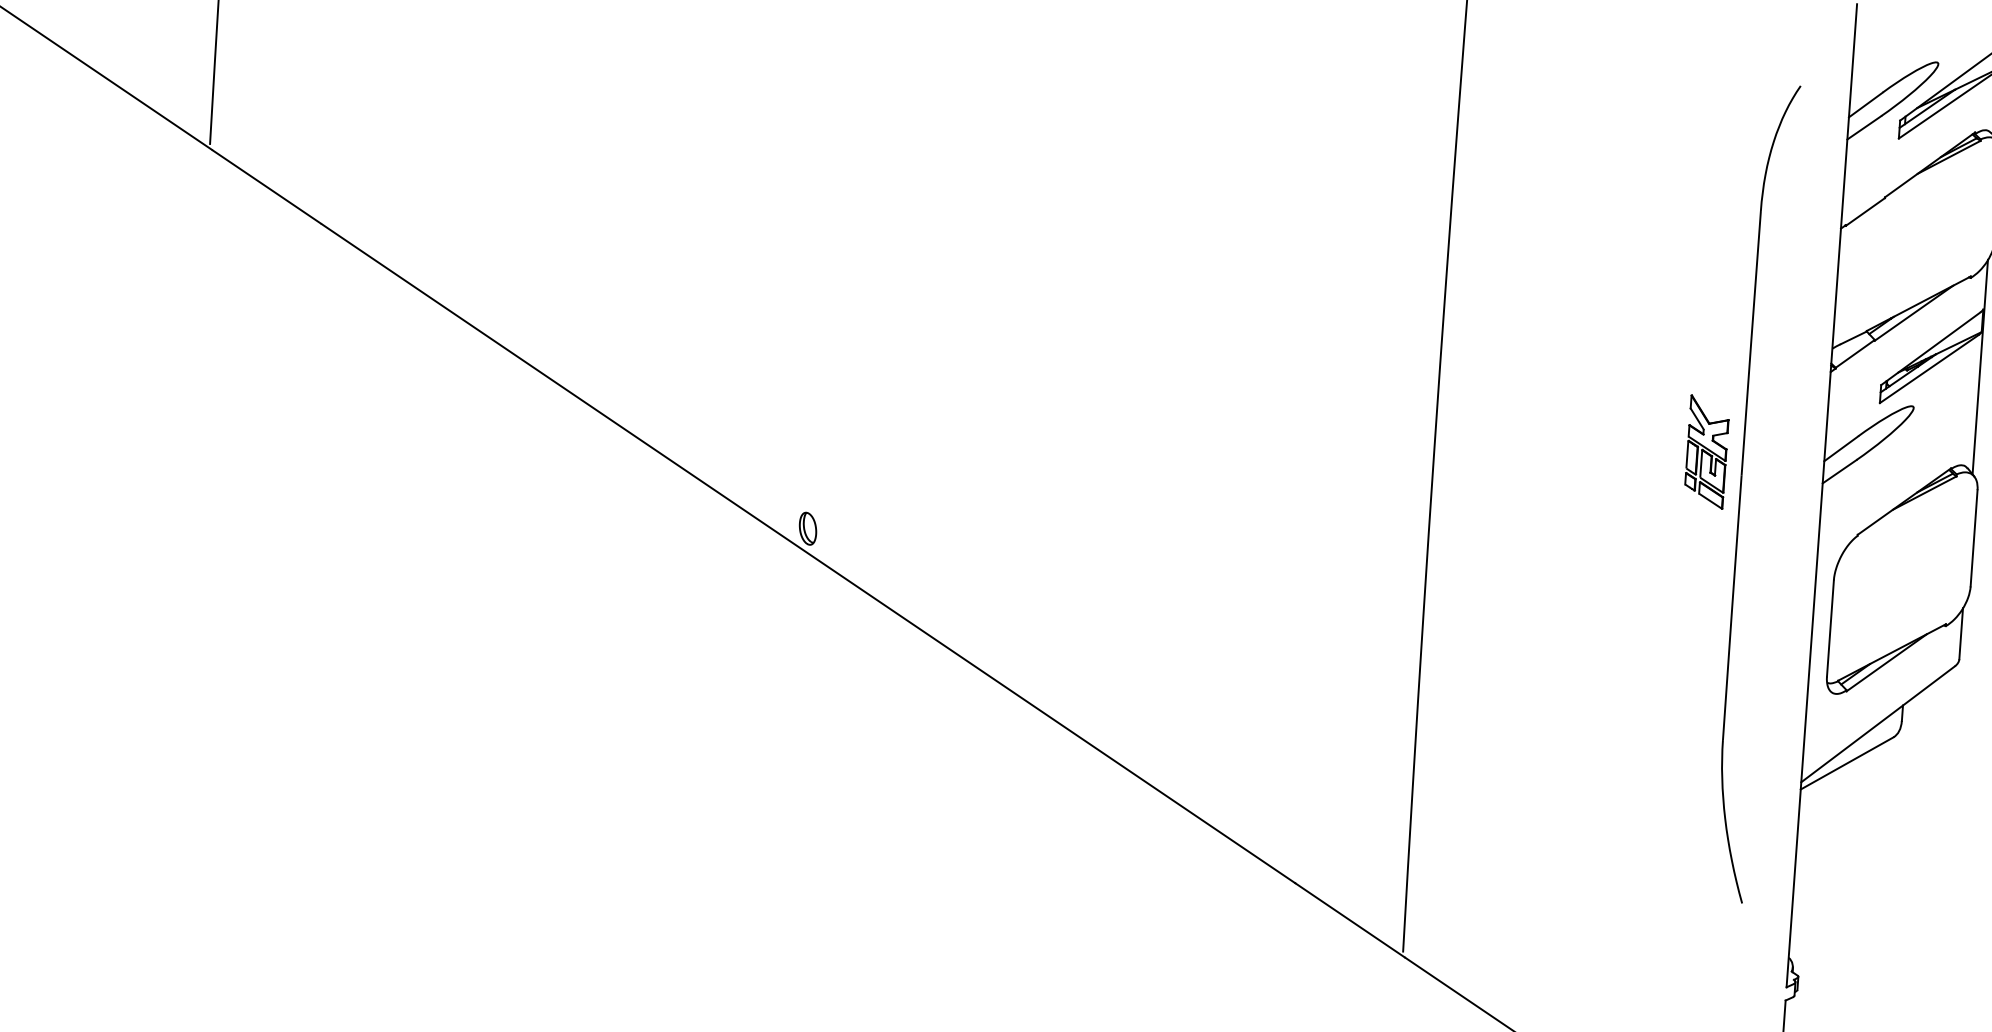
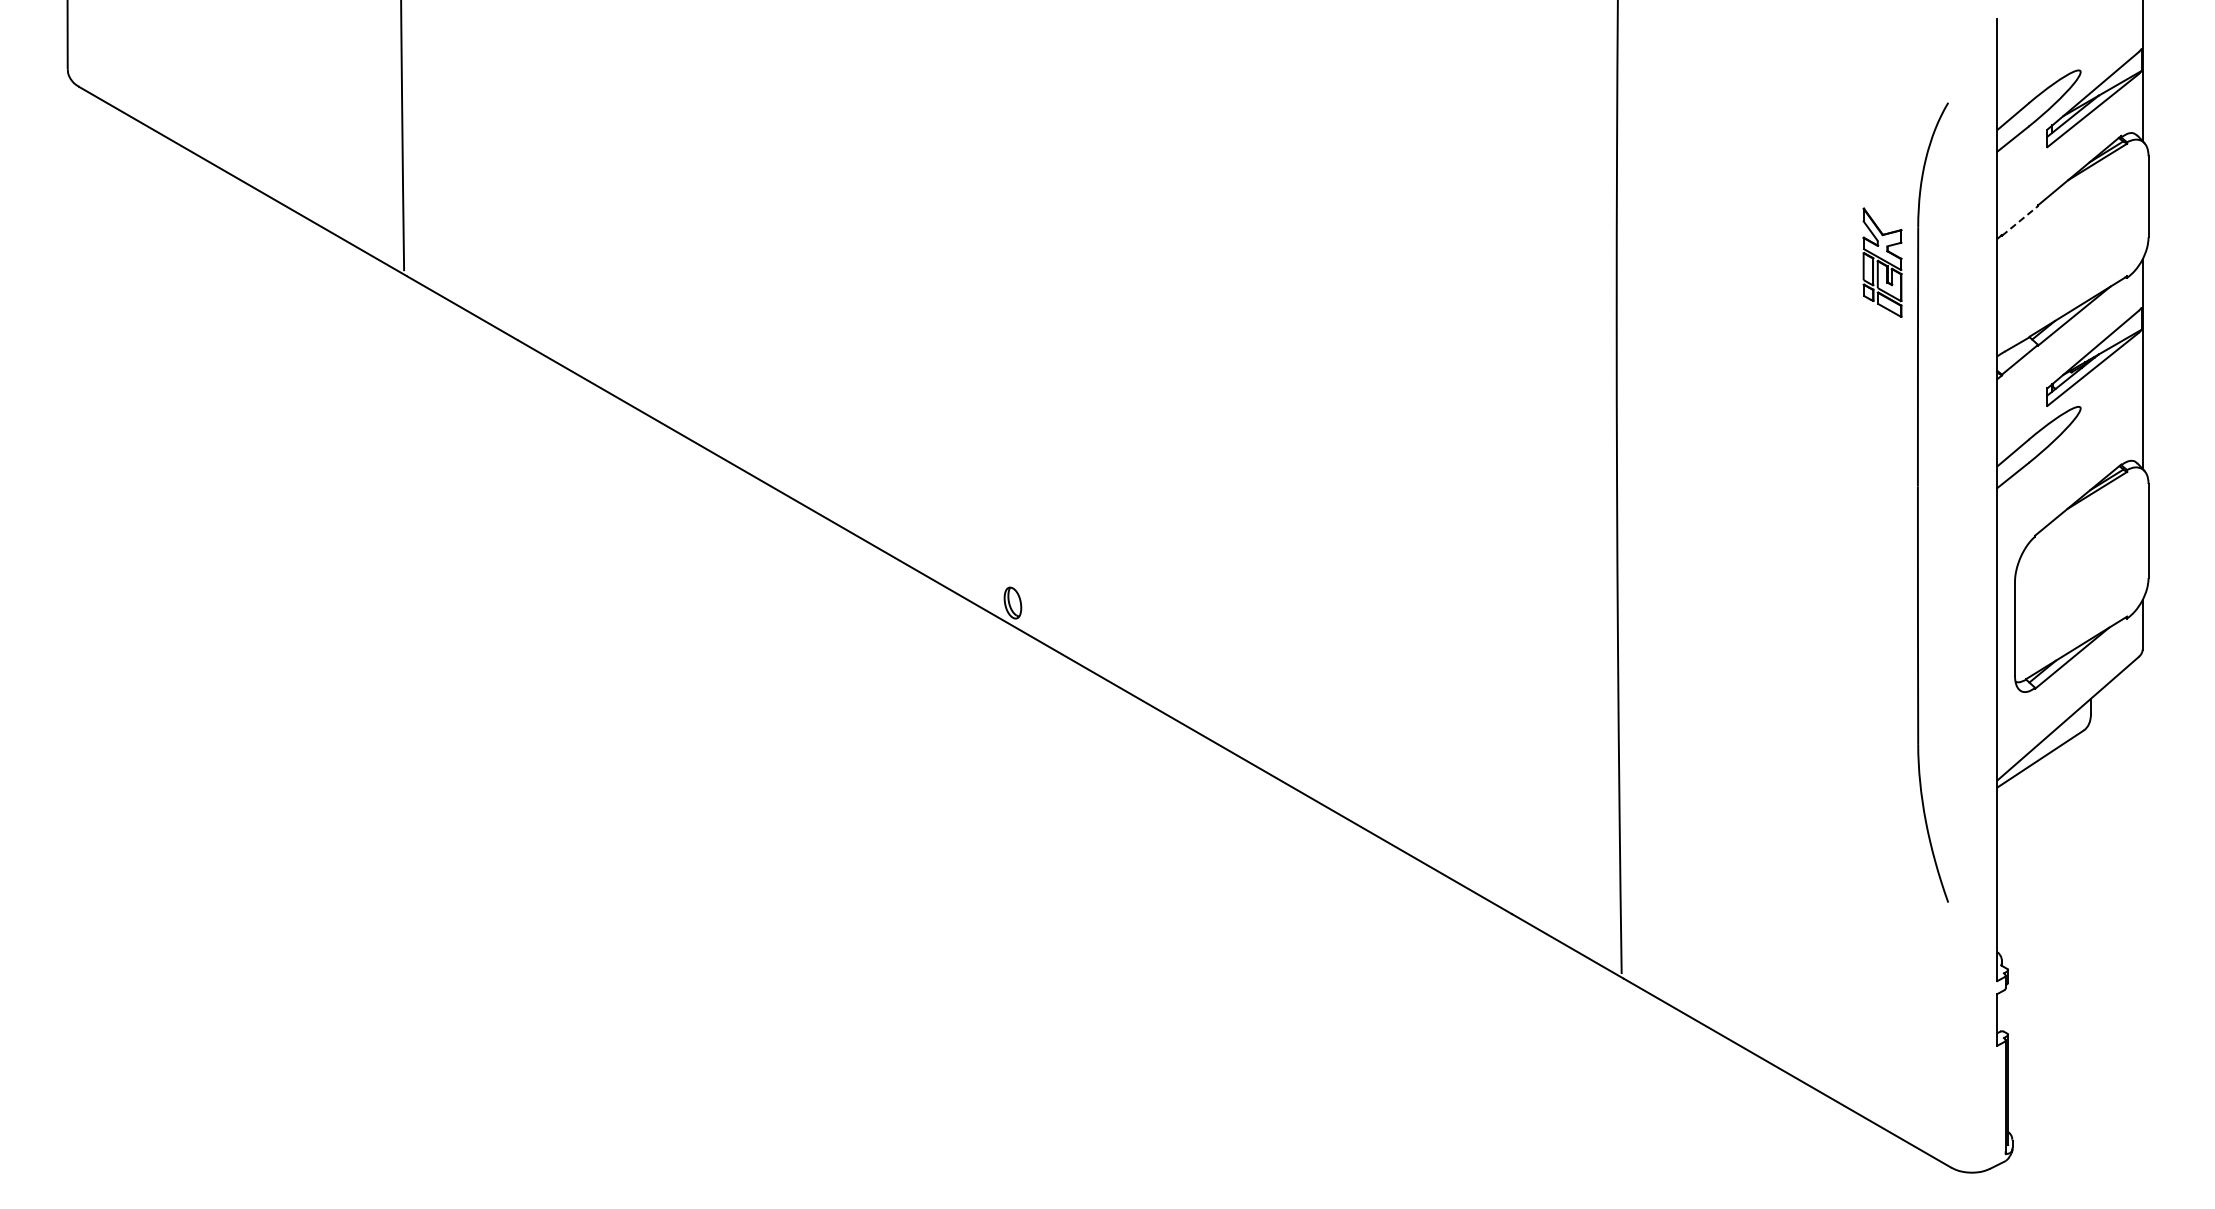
line: (1865, 211) -> (2020, 220), solid -> dashed
part: (1706, 451) -> (1882, 262), moved

